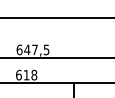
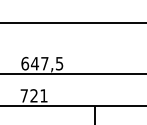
text: (26, 74) -> (33, 95), 618 -> 721

